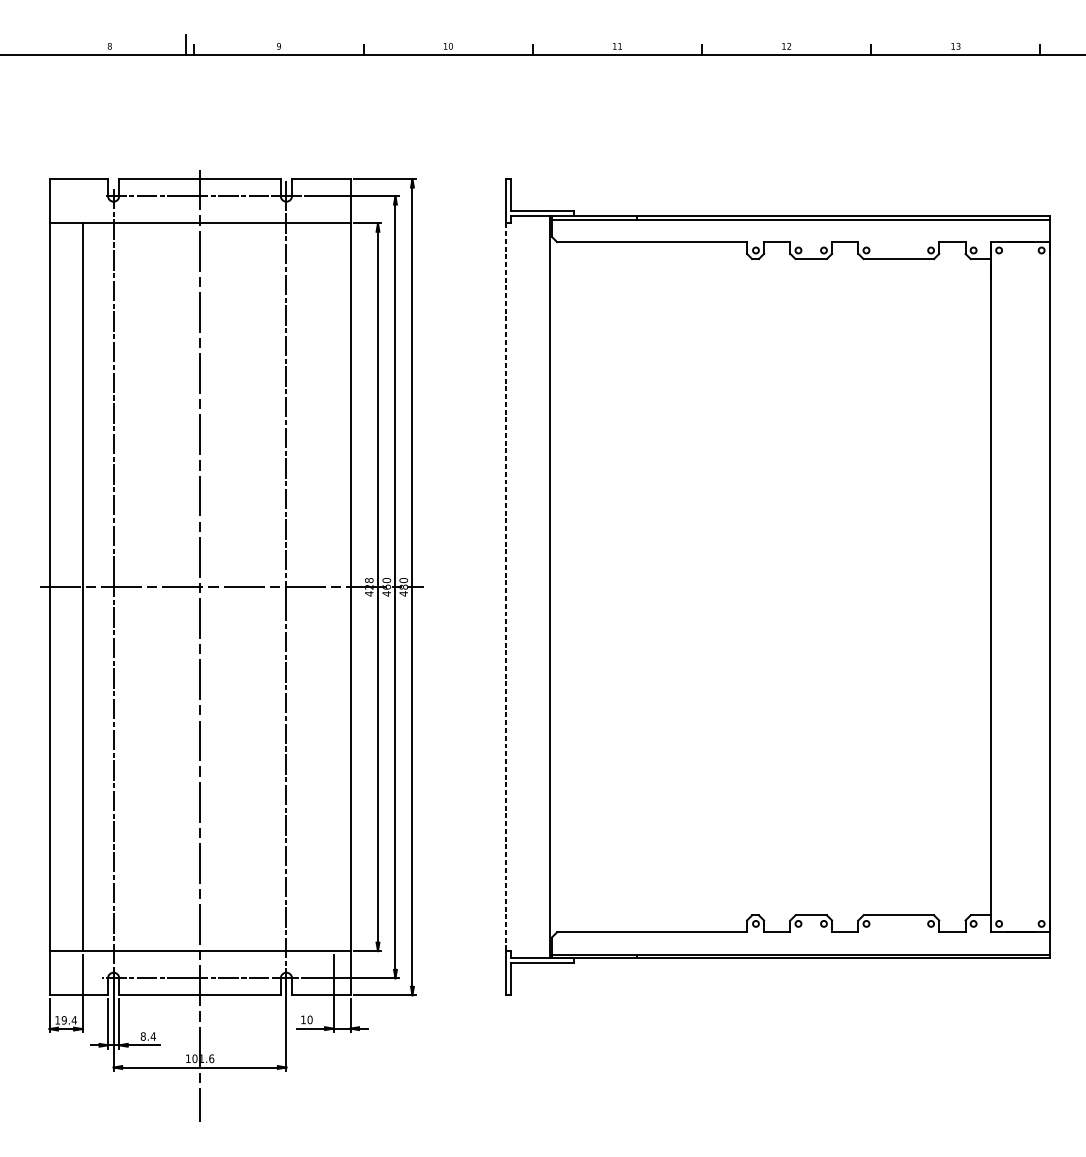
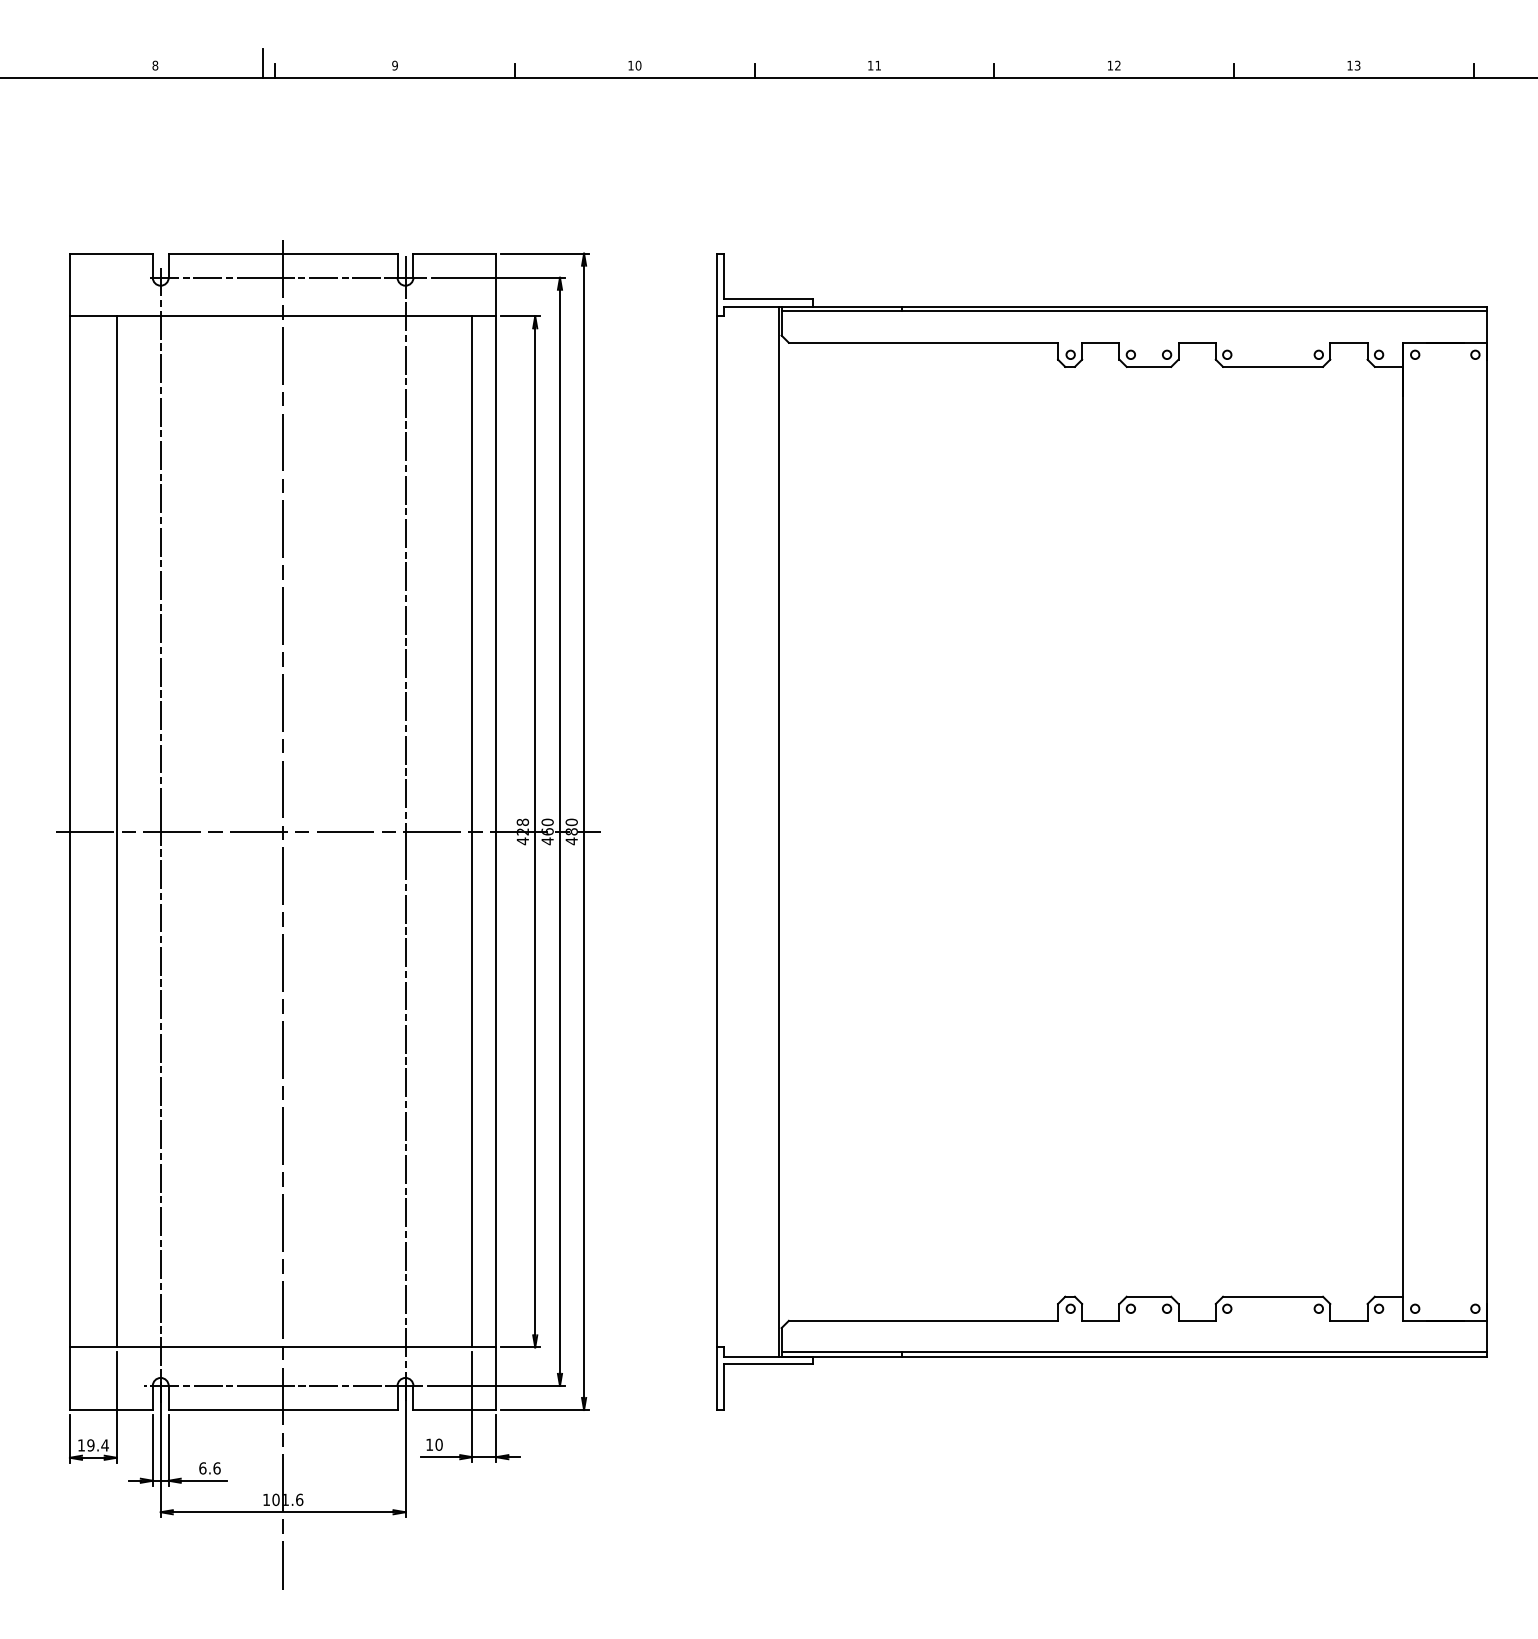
line: (333, 586) -> (472, 831), added
line: (505, 586) -> (716, 831), dashed -> solid
text: (148, 1036) -> (209, 1468), 8.4 -> 6.6

